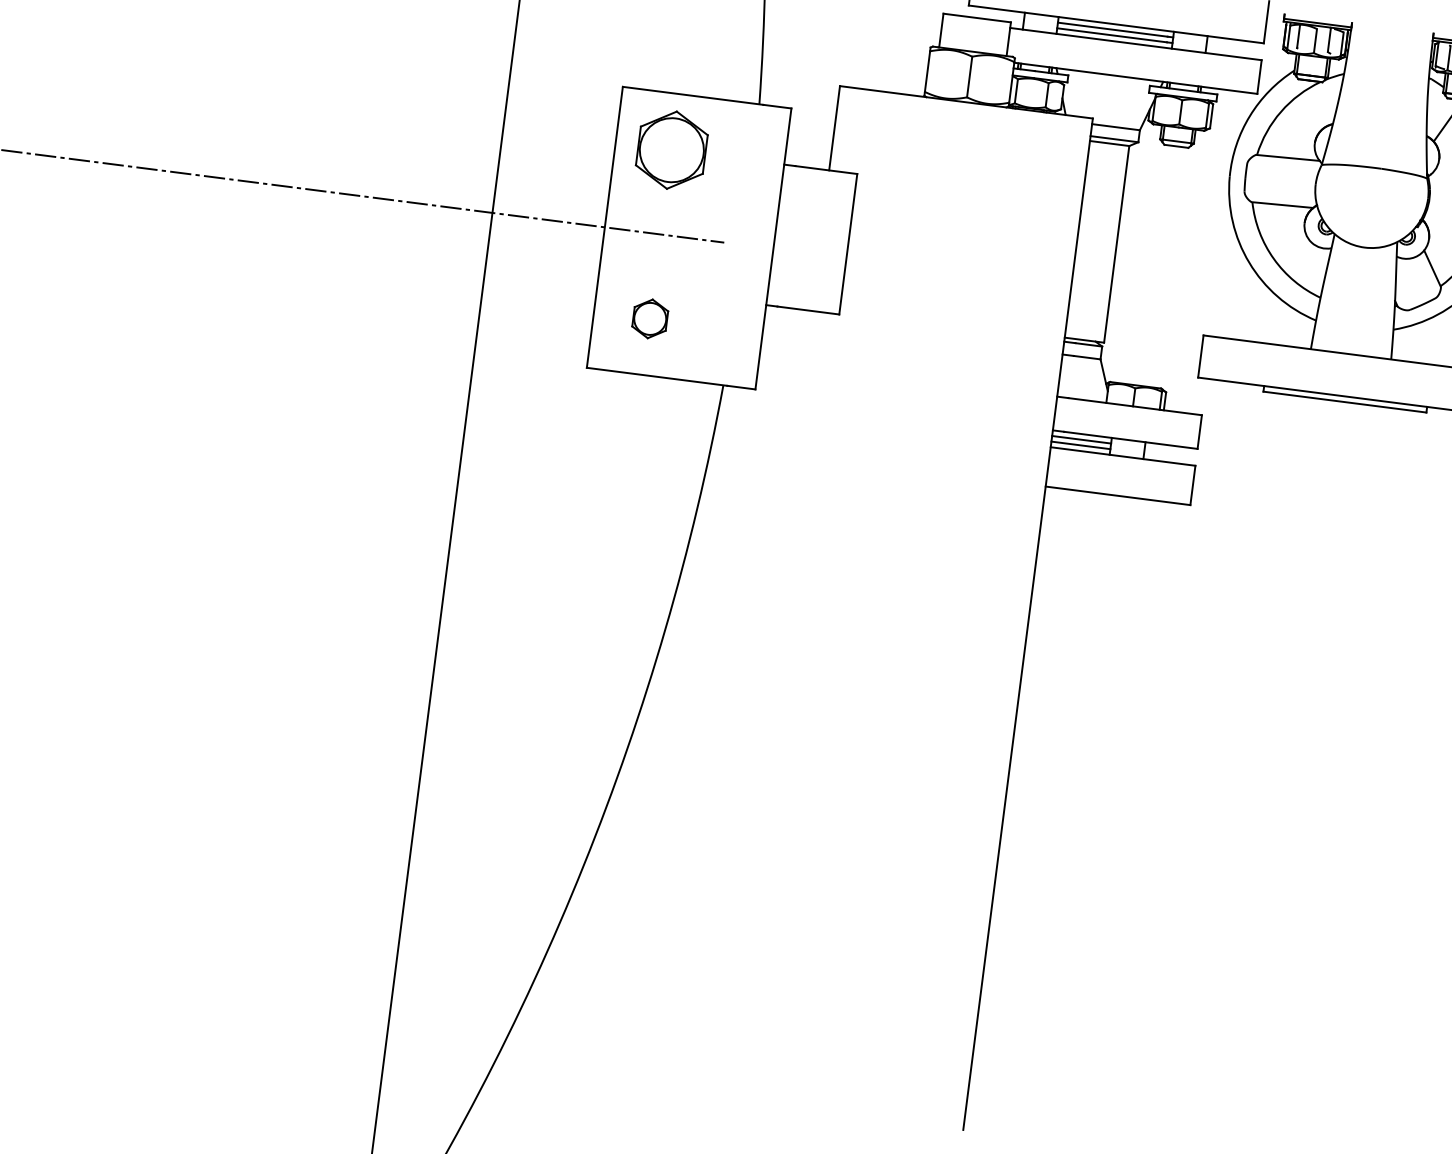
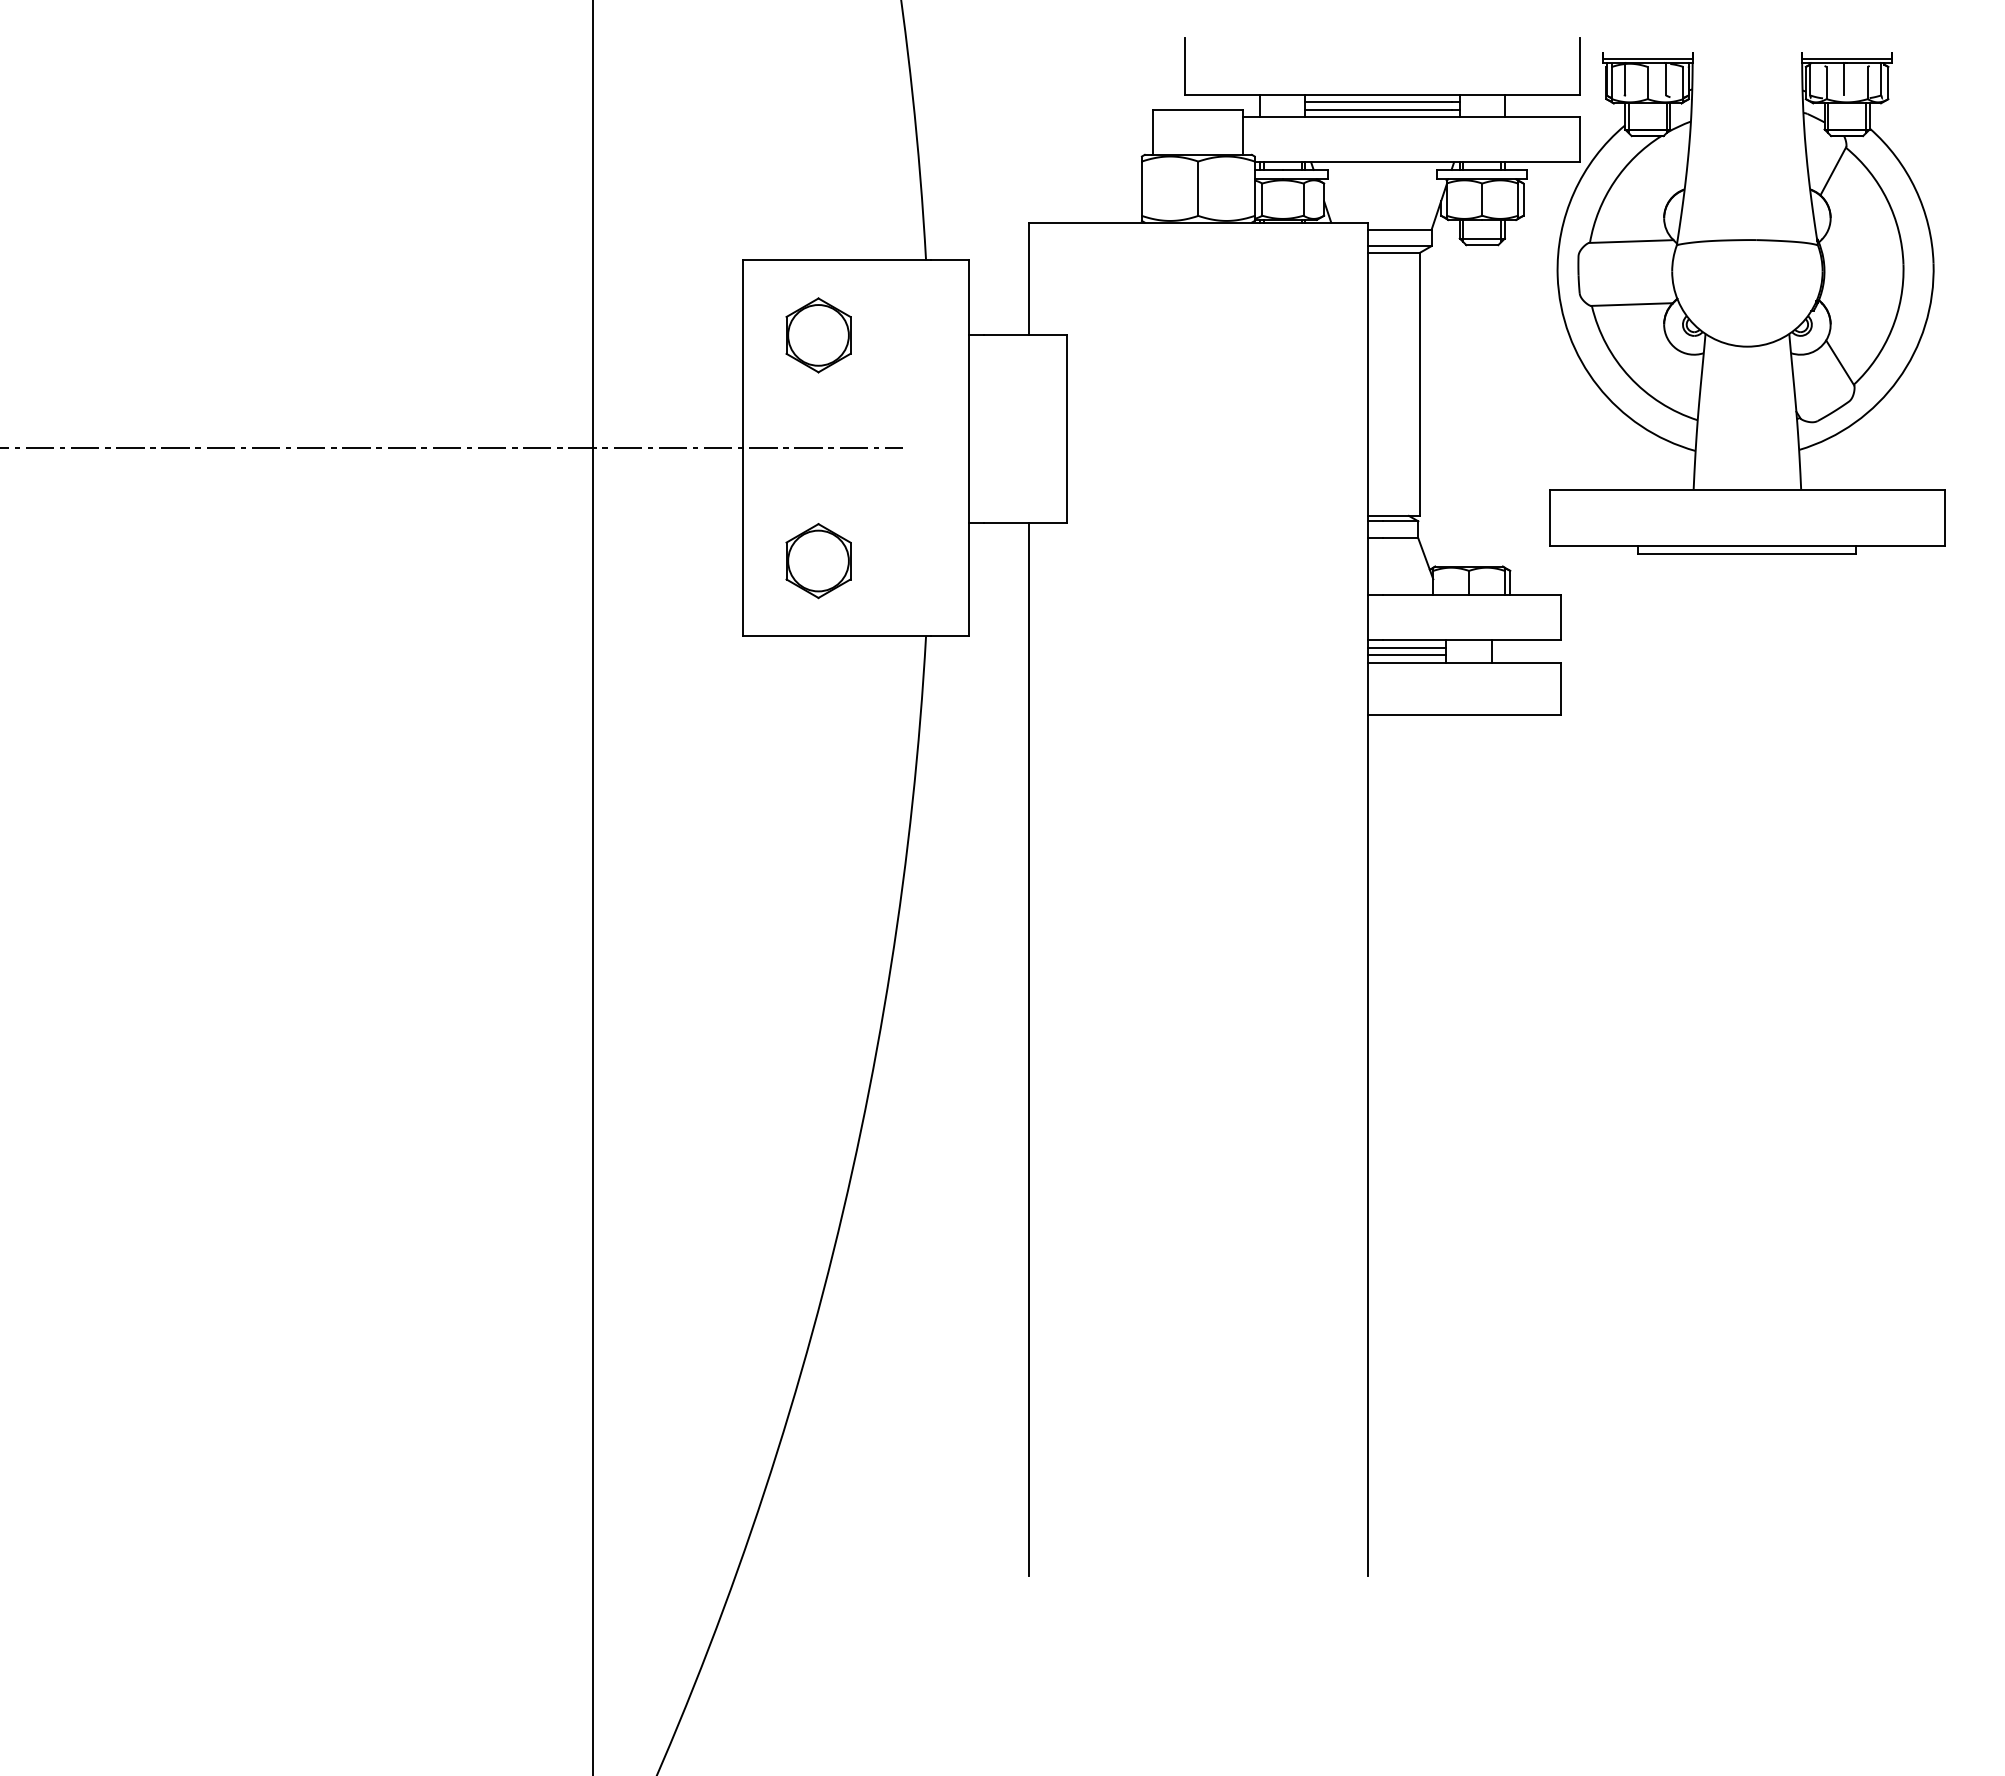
part: (671, 150) -> (818, 335), size x0.71
part: (650, 319) -> (818, 561), size x1.43
line: (761, 703) -> (1029, 1049), added

